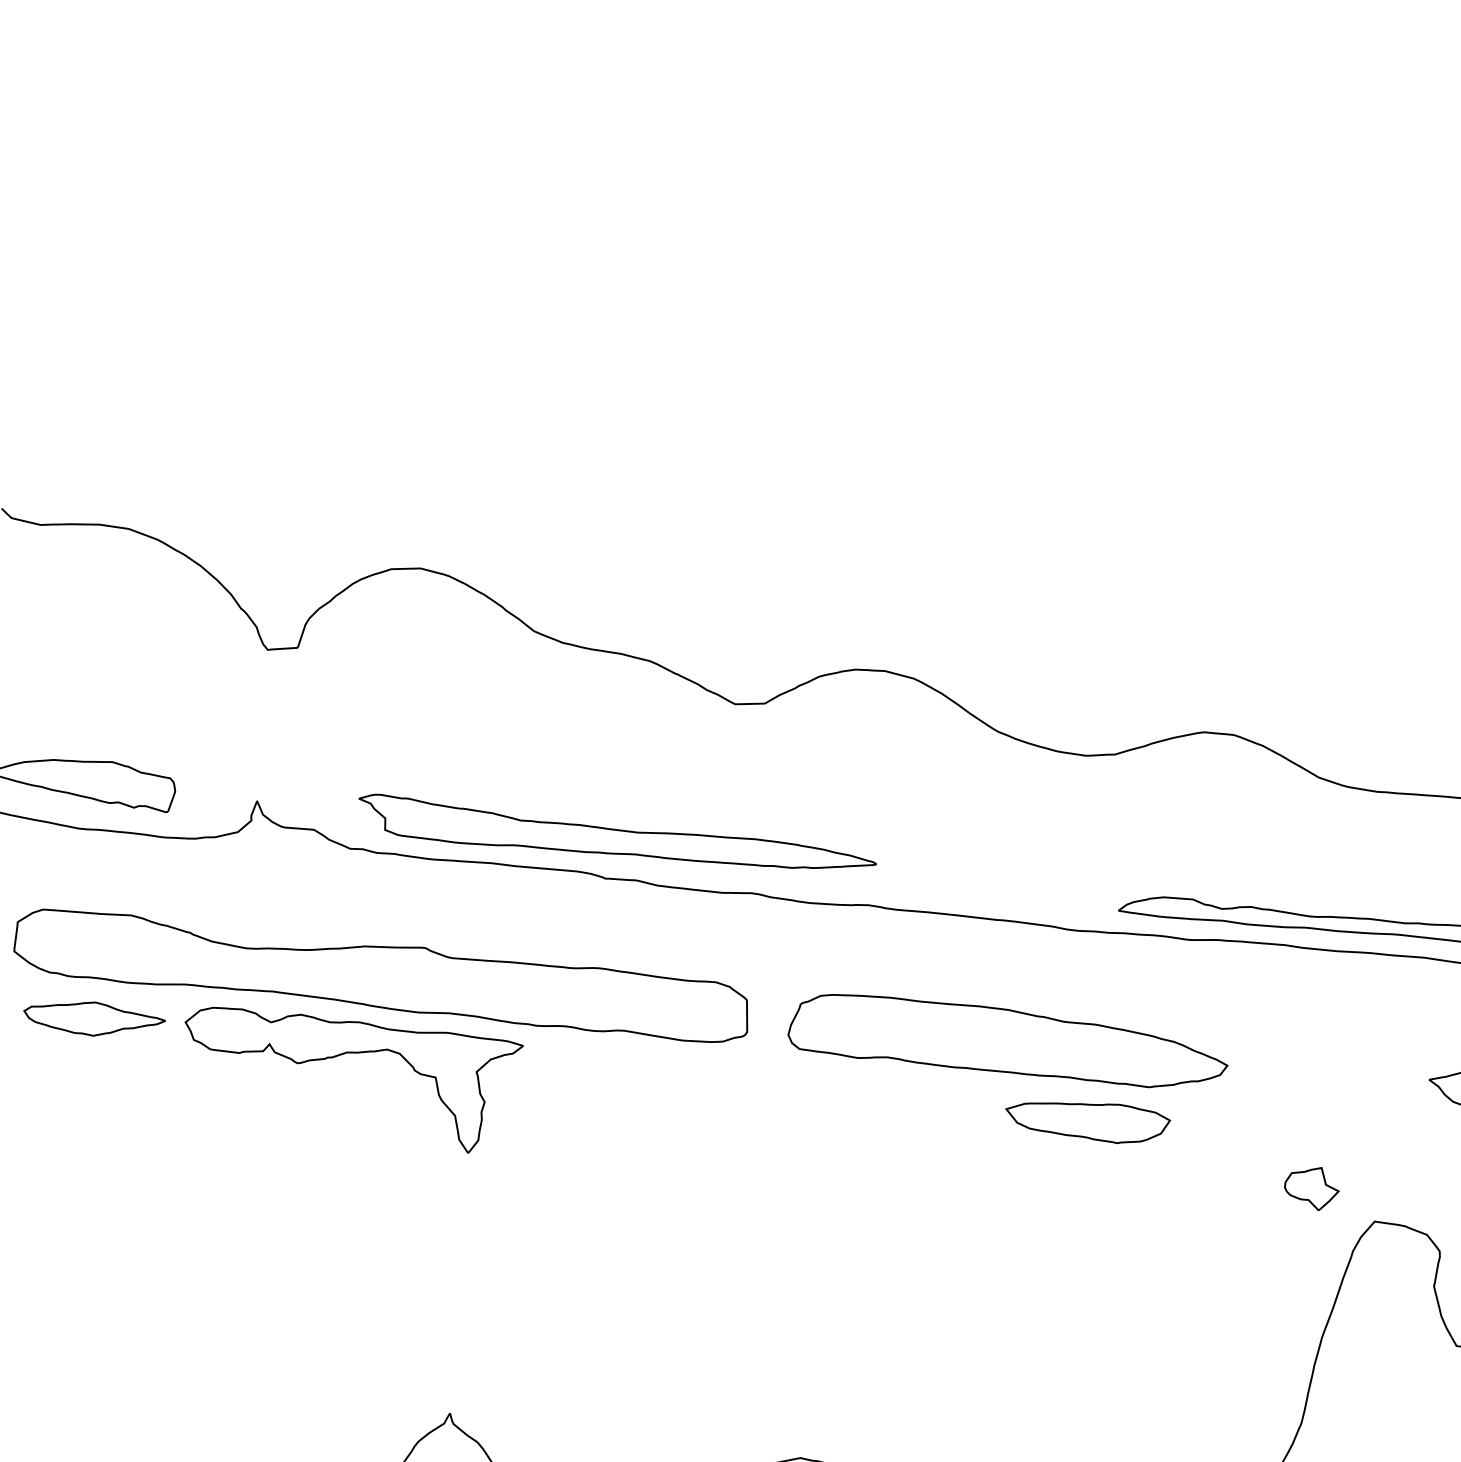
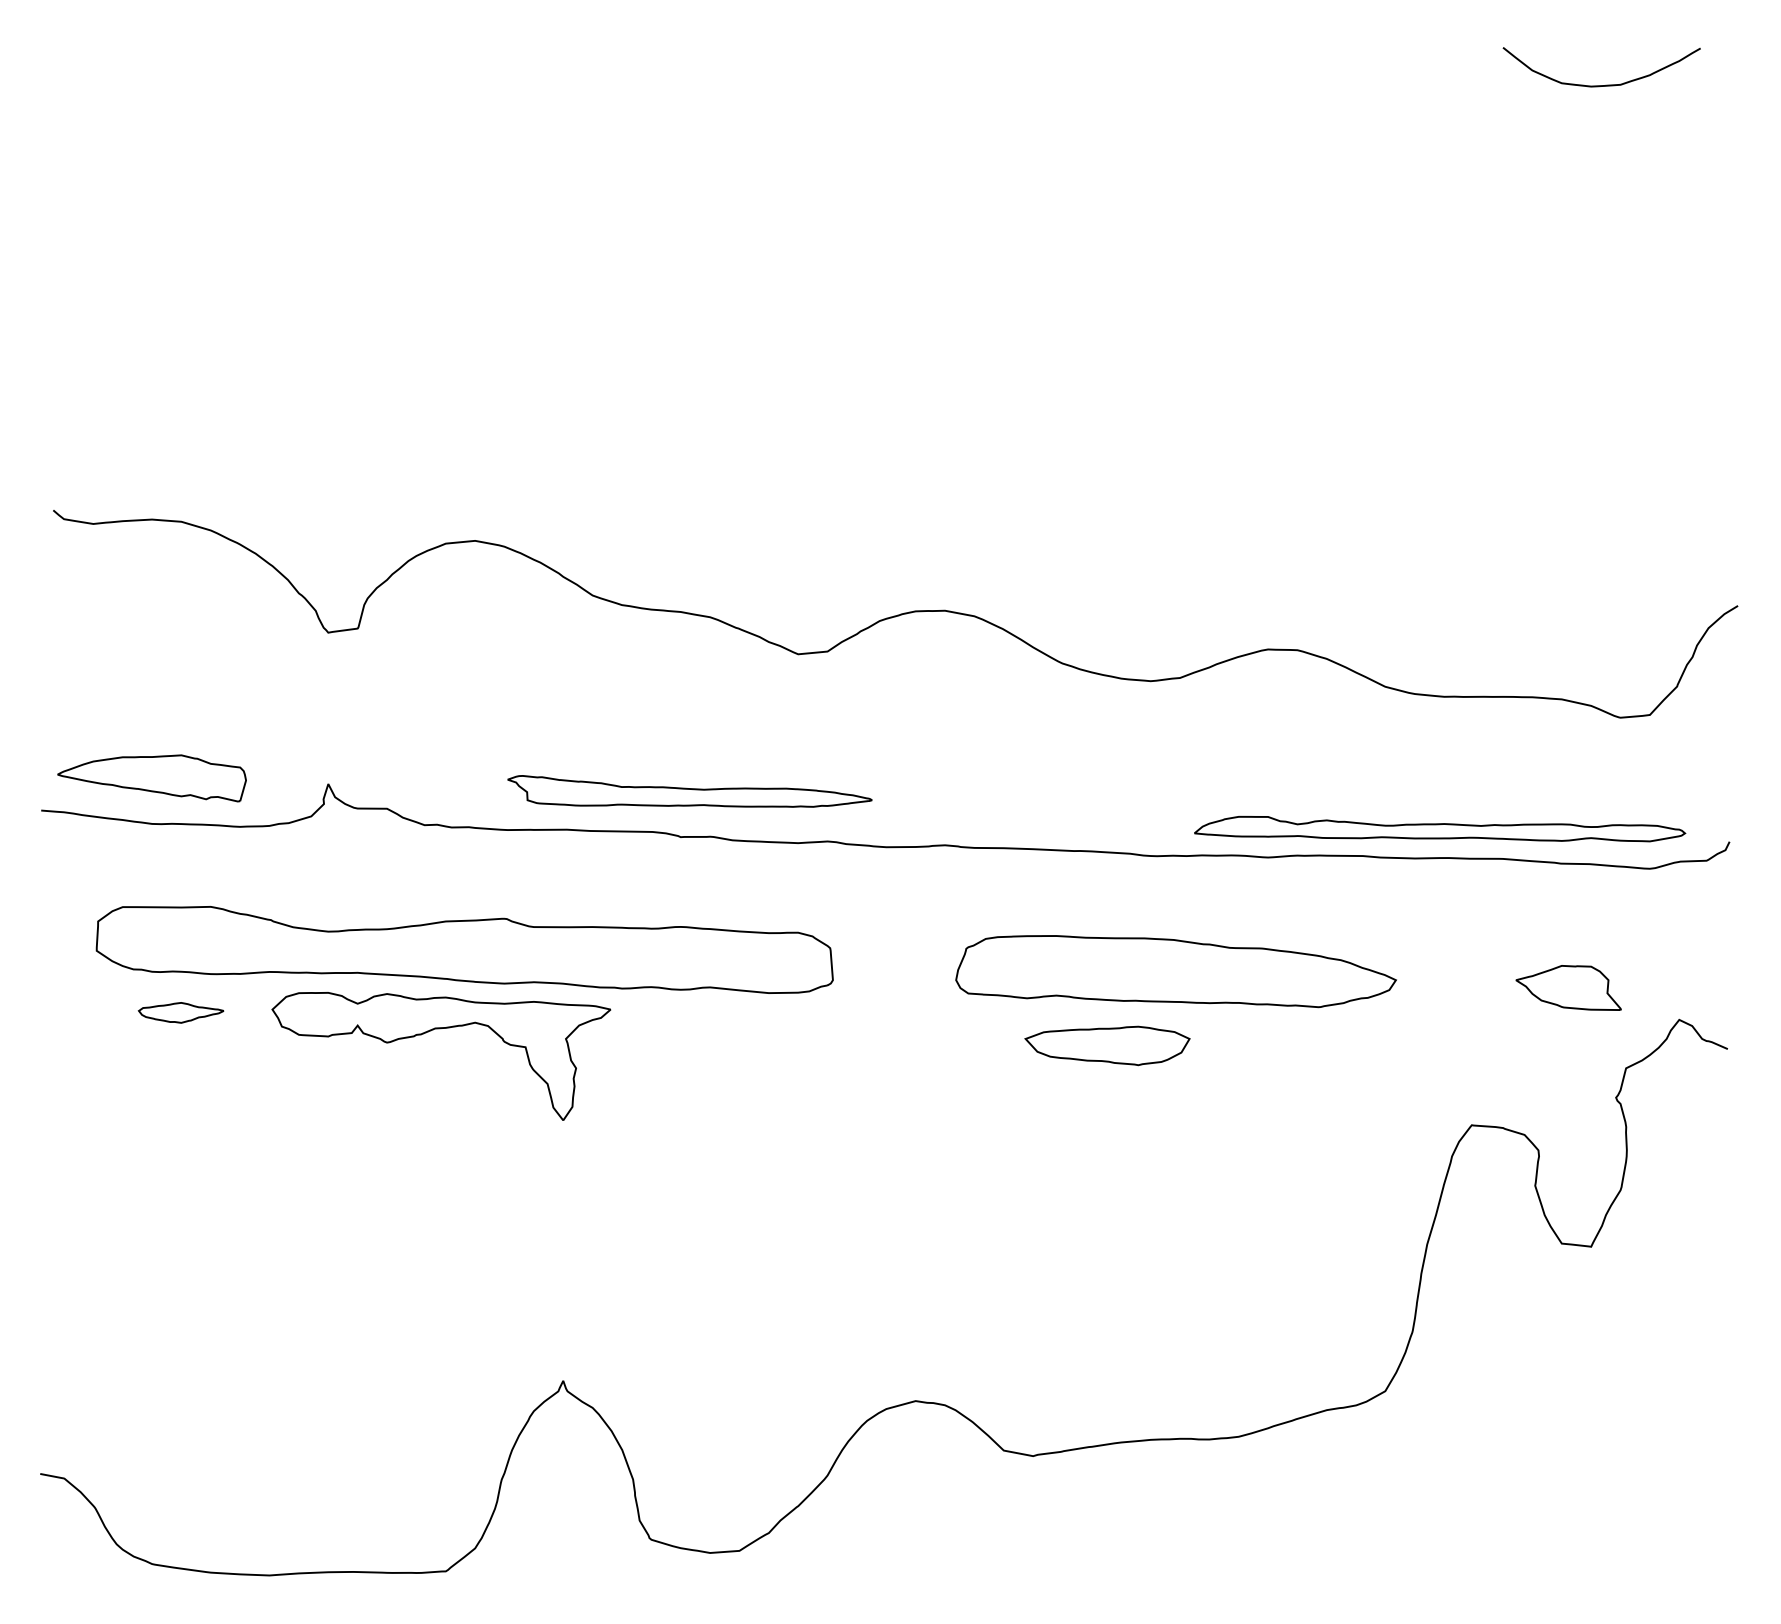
part: (617, 833) -> (689, 791), size x0.7
part: (93, 1018) -> (180, 1012), size x0.6
part: (1007, 1041) -> (1175, 971), moved
part: (1087, 1121) -> (1107, 1045), moved
part: (1311, 1188) -> (1406, 1096), removed

